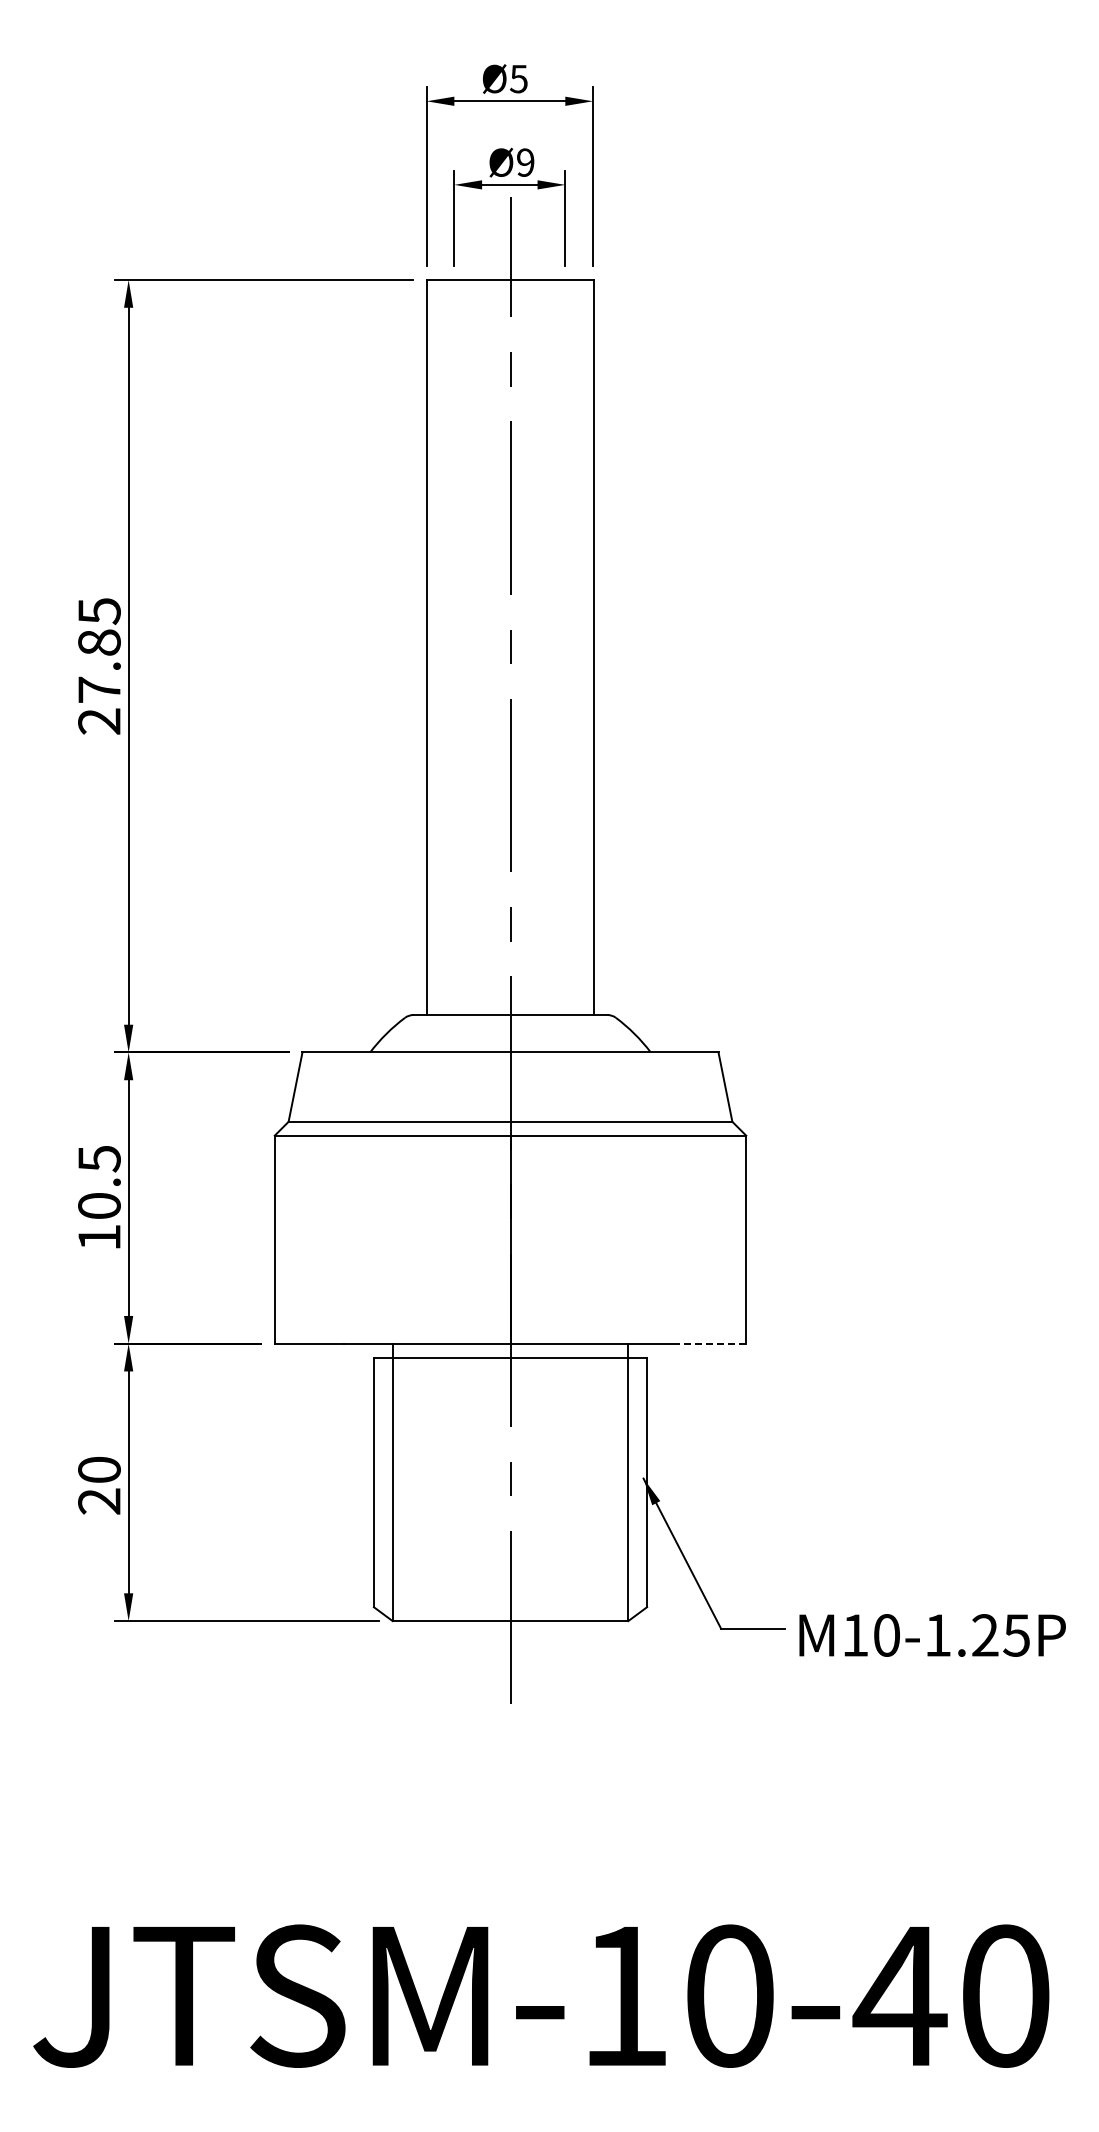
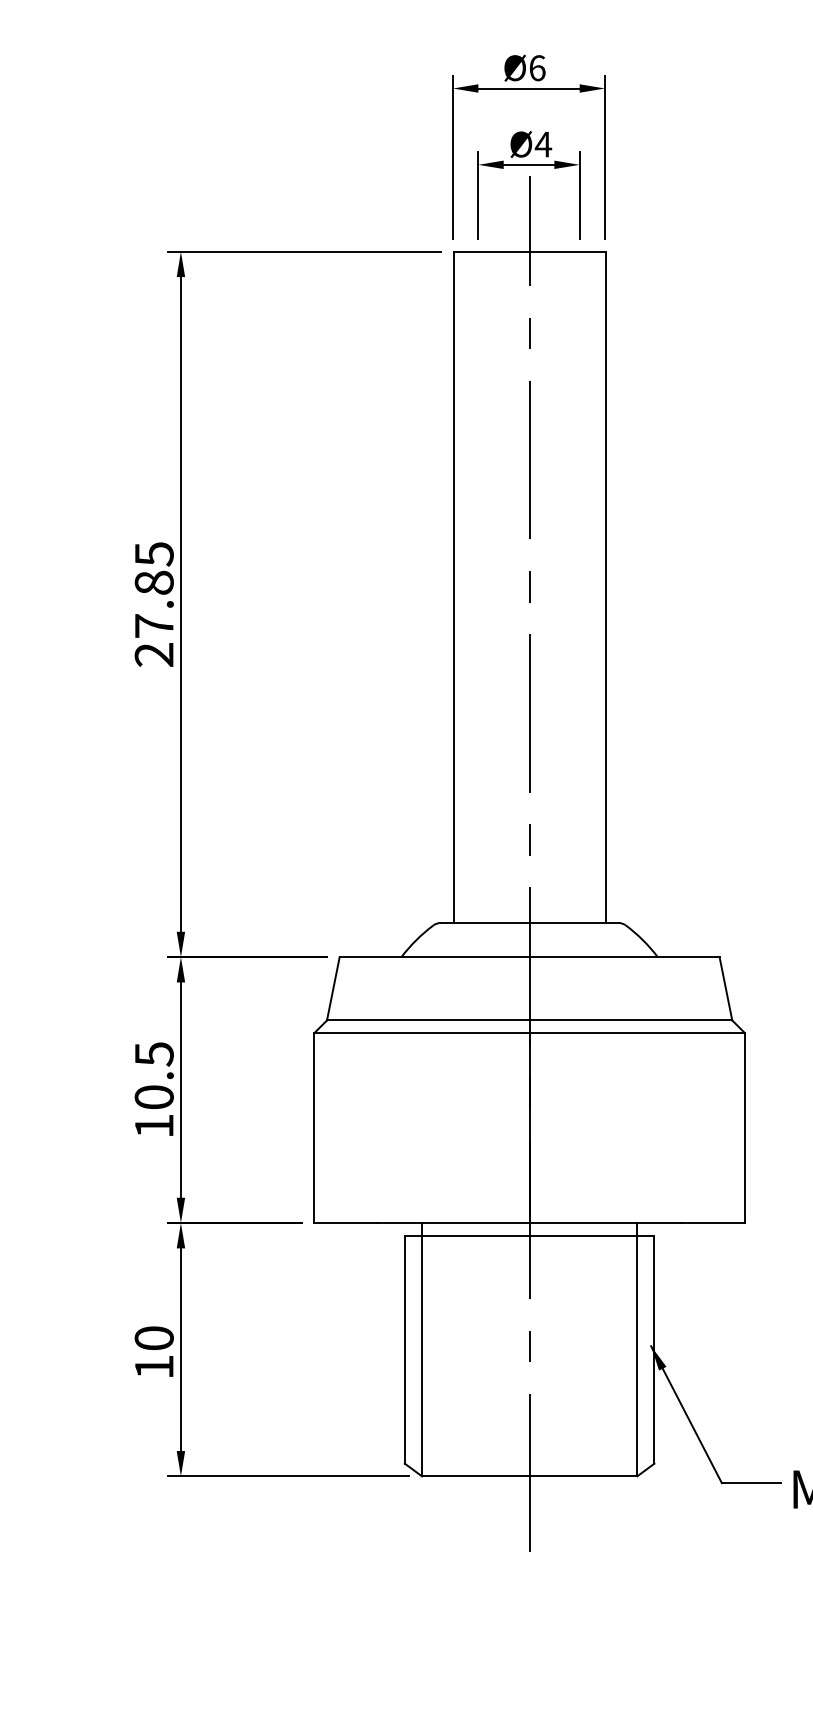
text: (518, 78) -> (536, 67), Ø5 -> Ø6
text: (525, 162) -> (543, 144), Ø9 -> Ø4
line: (711, 1343) -> (713, 1222), dashed -> solid
text: (99, 1501) -> (154, 1367), 20 -> 10

